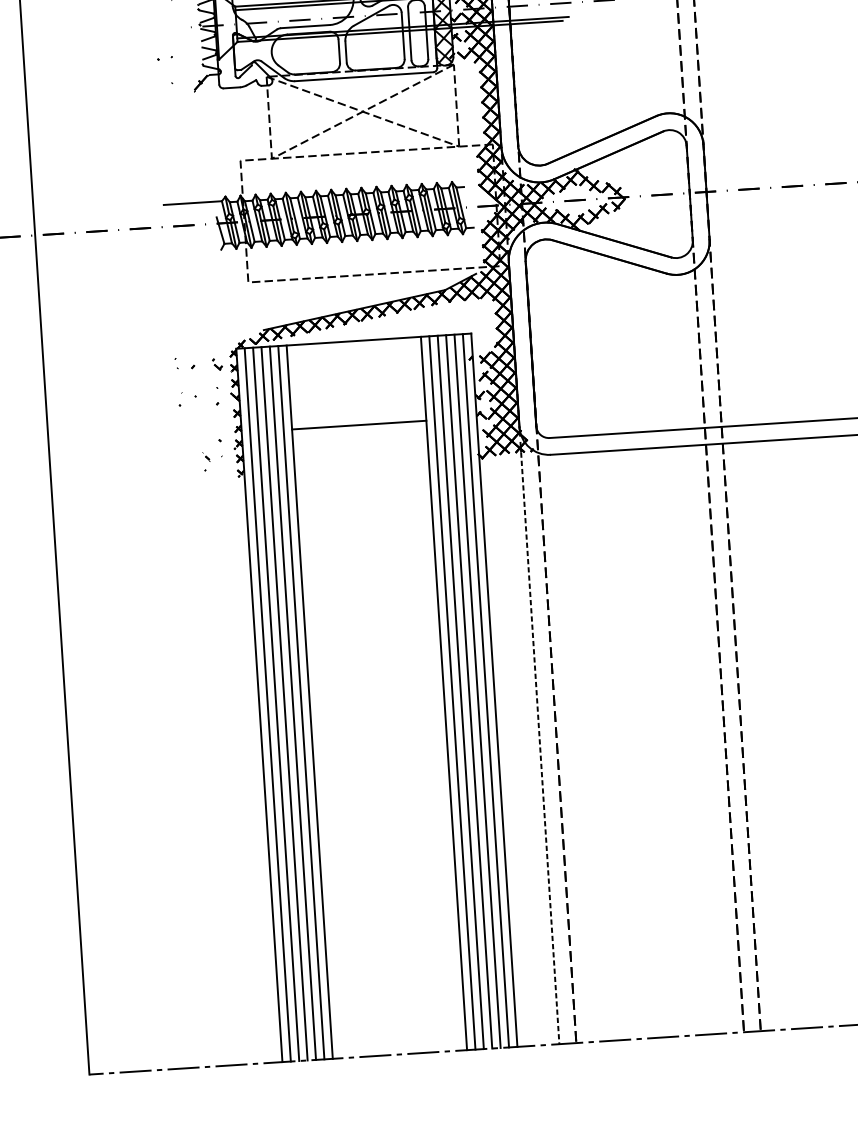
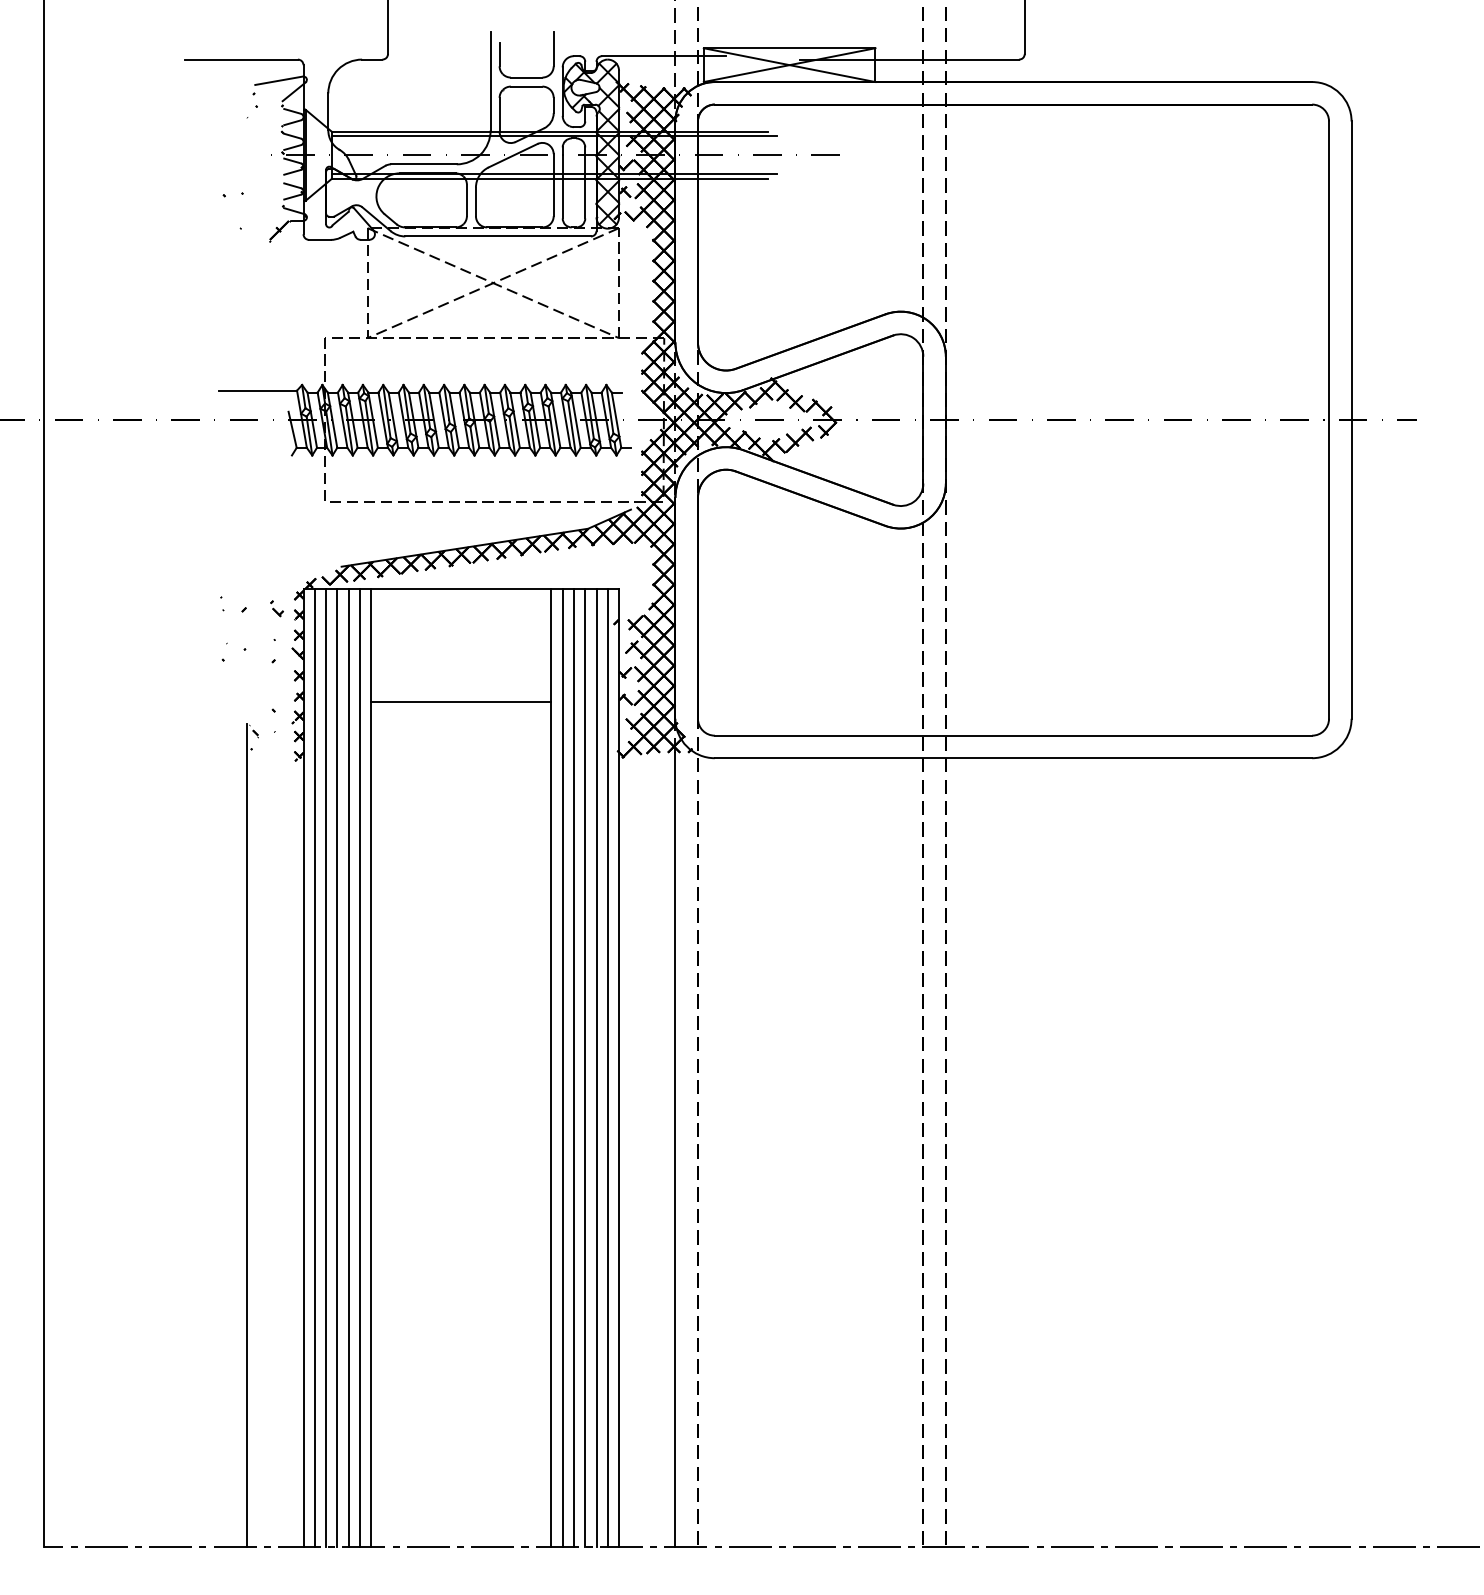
line: (540, 748) -> (675, 1150), dashed -> solid
line: (220, 758) -> (247, 1135), added

